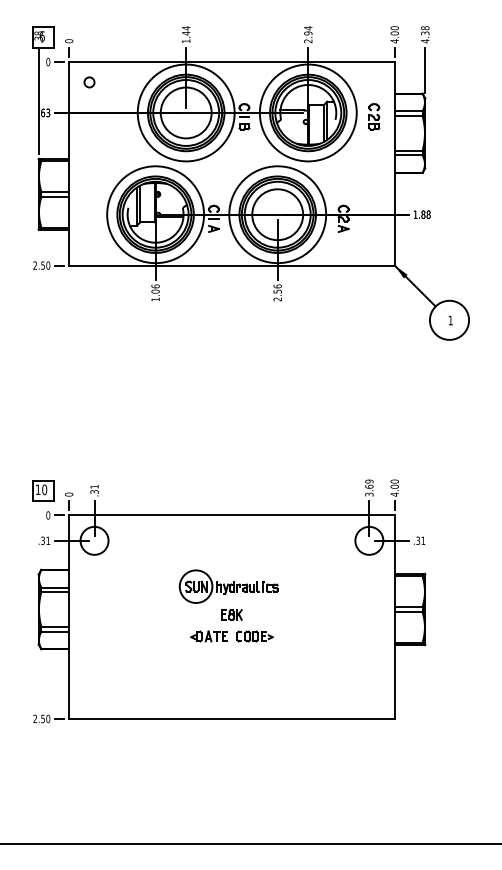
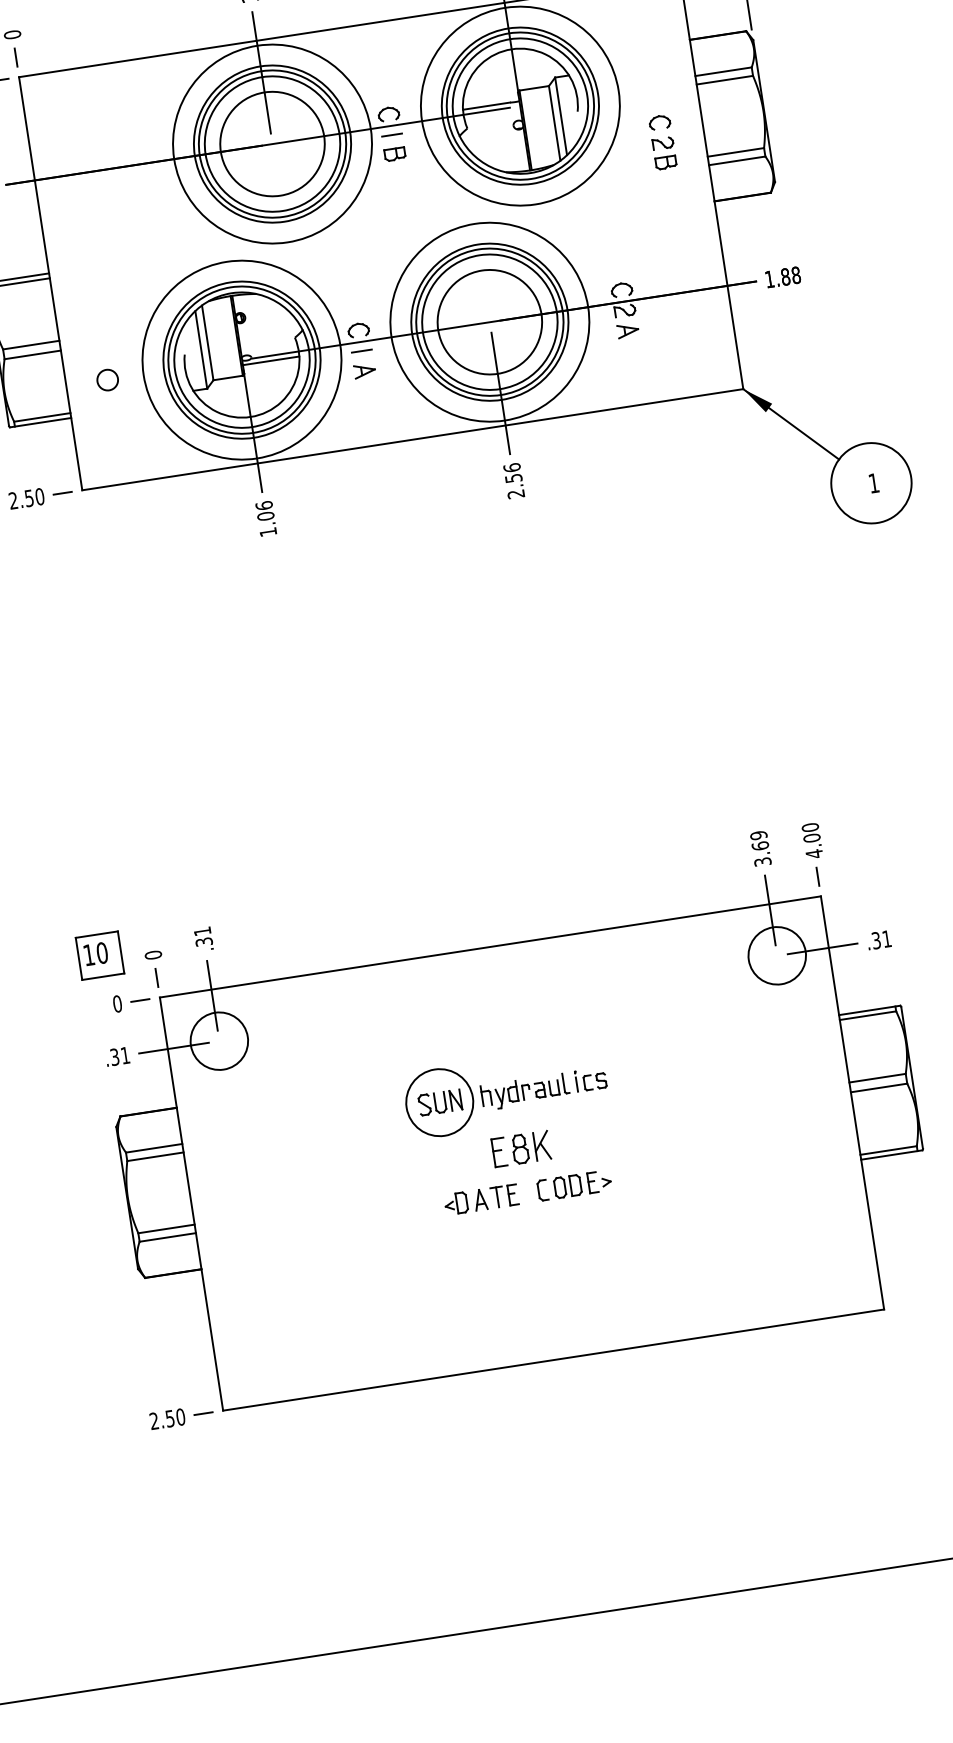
circle: (89, 82) -> (107, 380), moved
part: (374, 116) -> (663, 141), moved
part: (231, 614) -> (520, 1148), size x1.4

